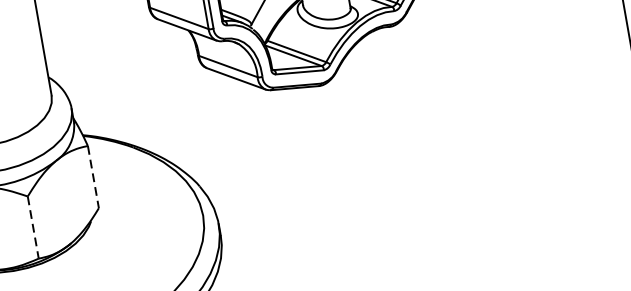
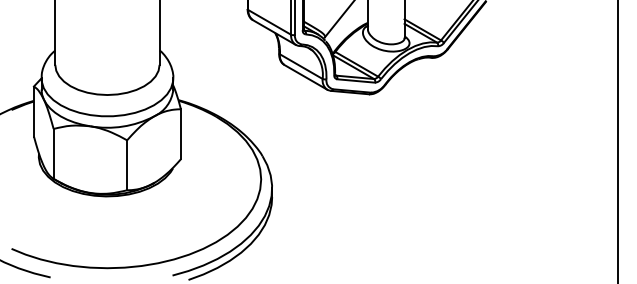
line: (92, 177) -> (180, 134), dashed -> solid
line: (33, 227) -> (127, 165), dashed -> solid

